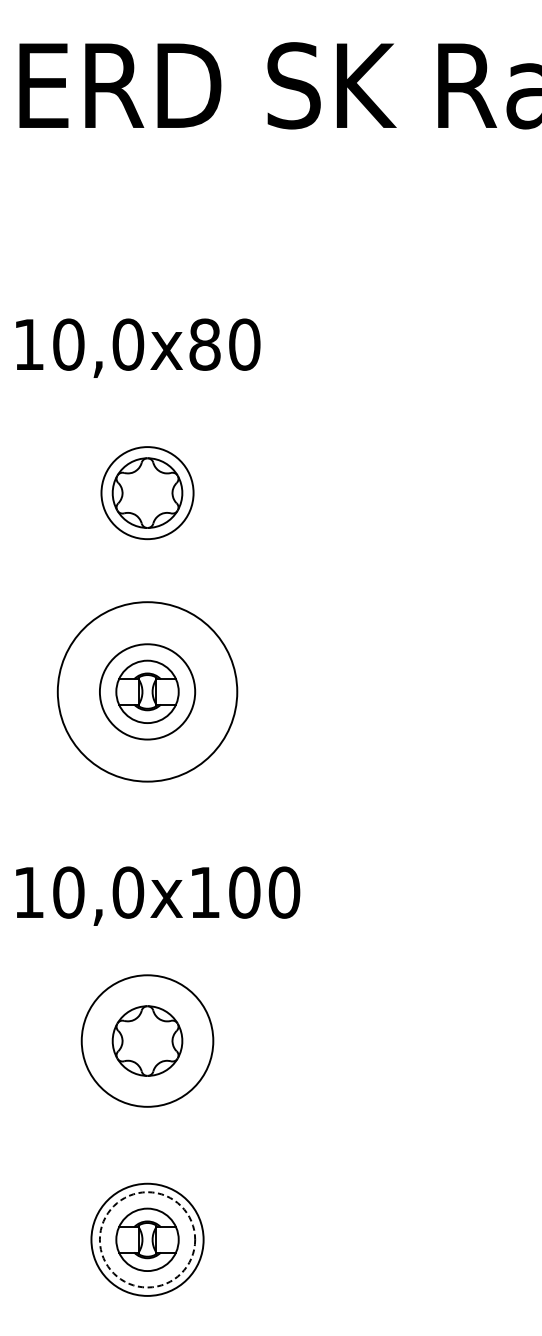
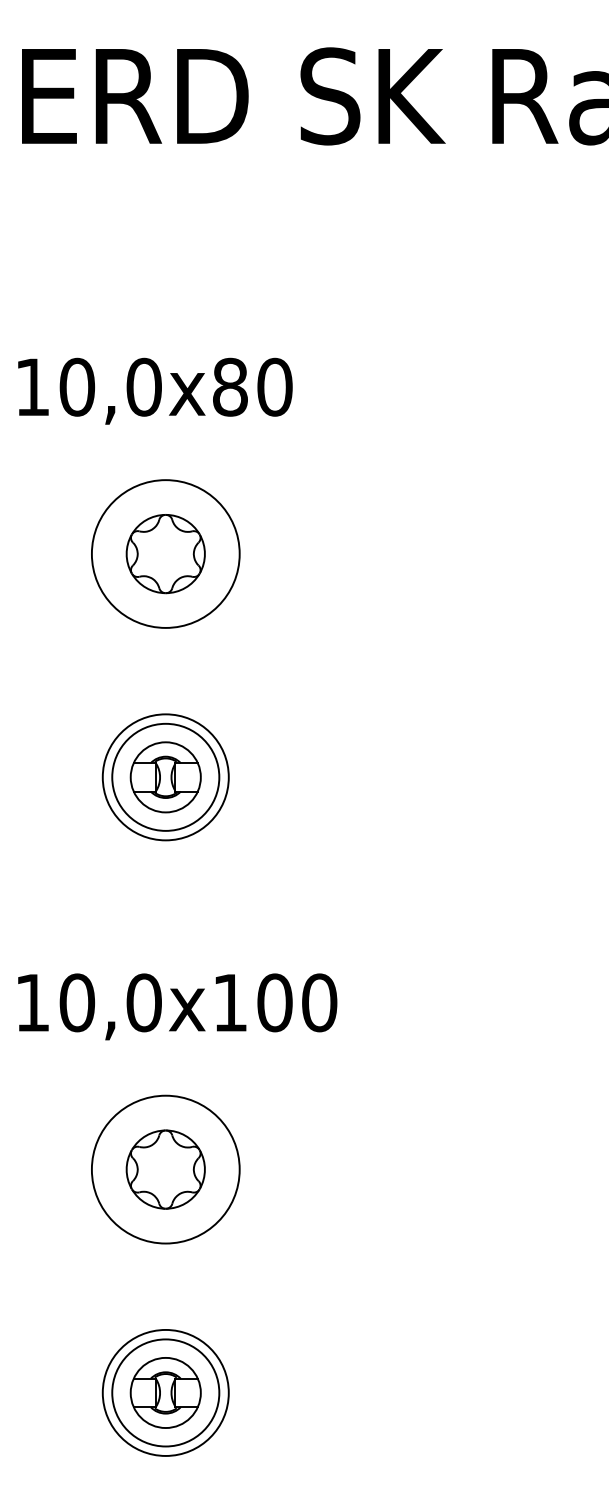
circle: (147, 492) -> (165, 553), size x1.43
circle: (147, 692) -> (165, 777), size x0.62
circle: (147, 1239) -> (165, 1392), dashed -> solid

